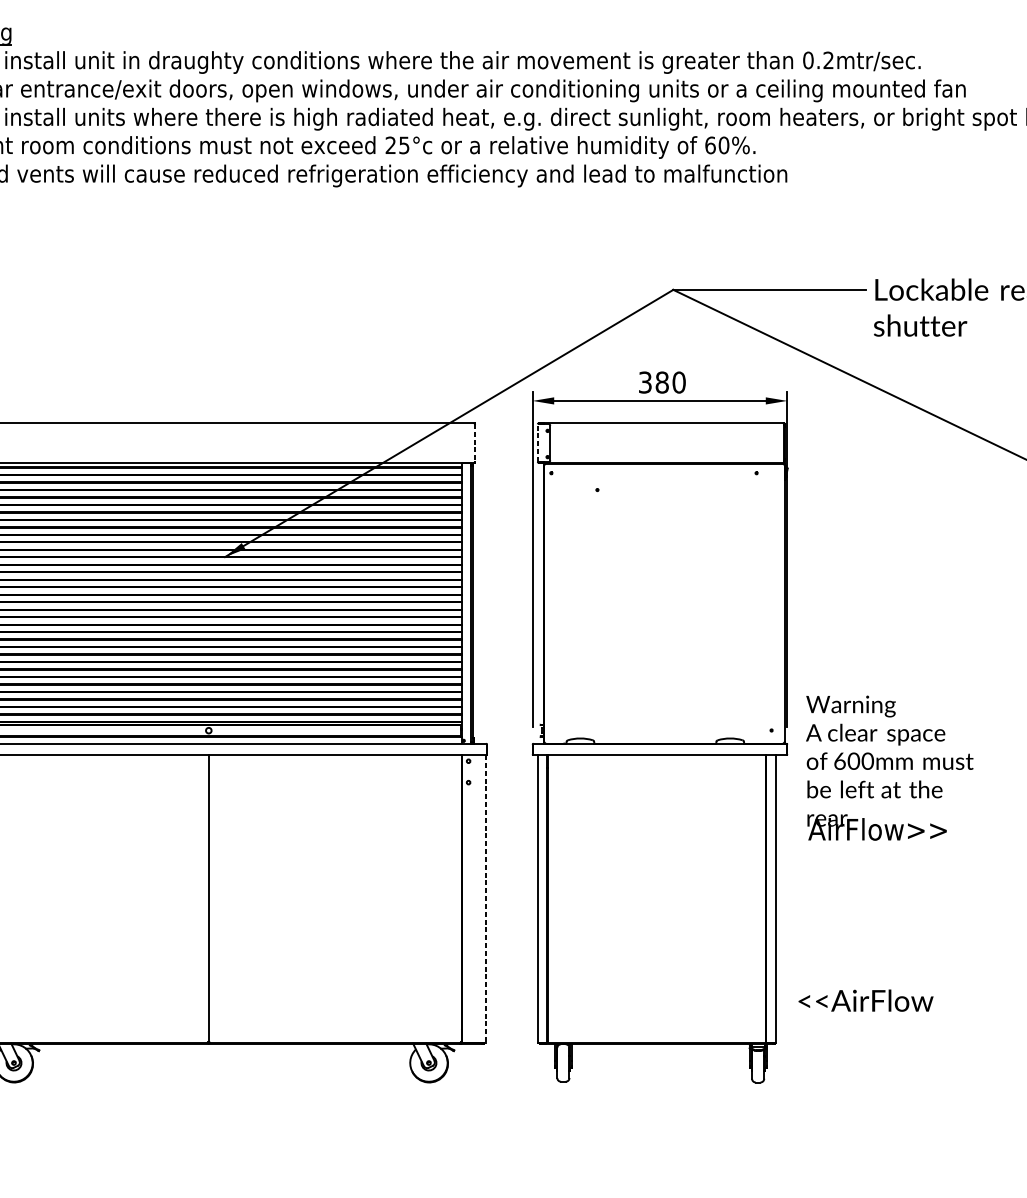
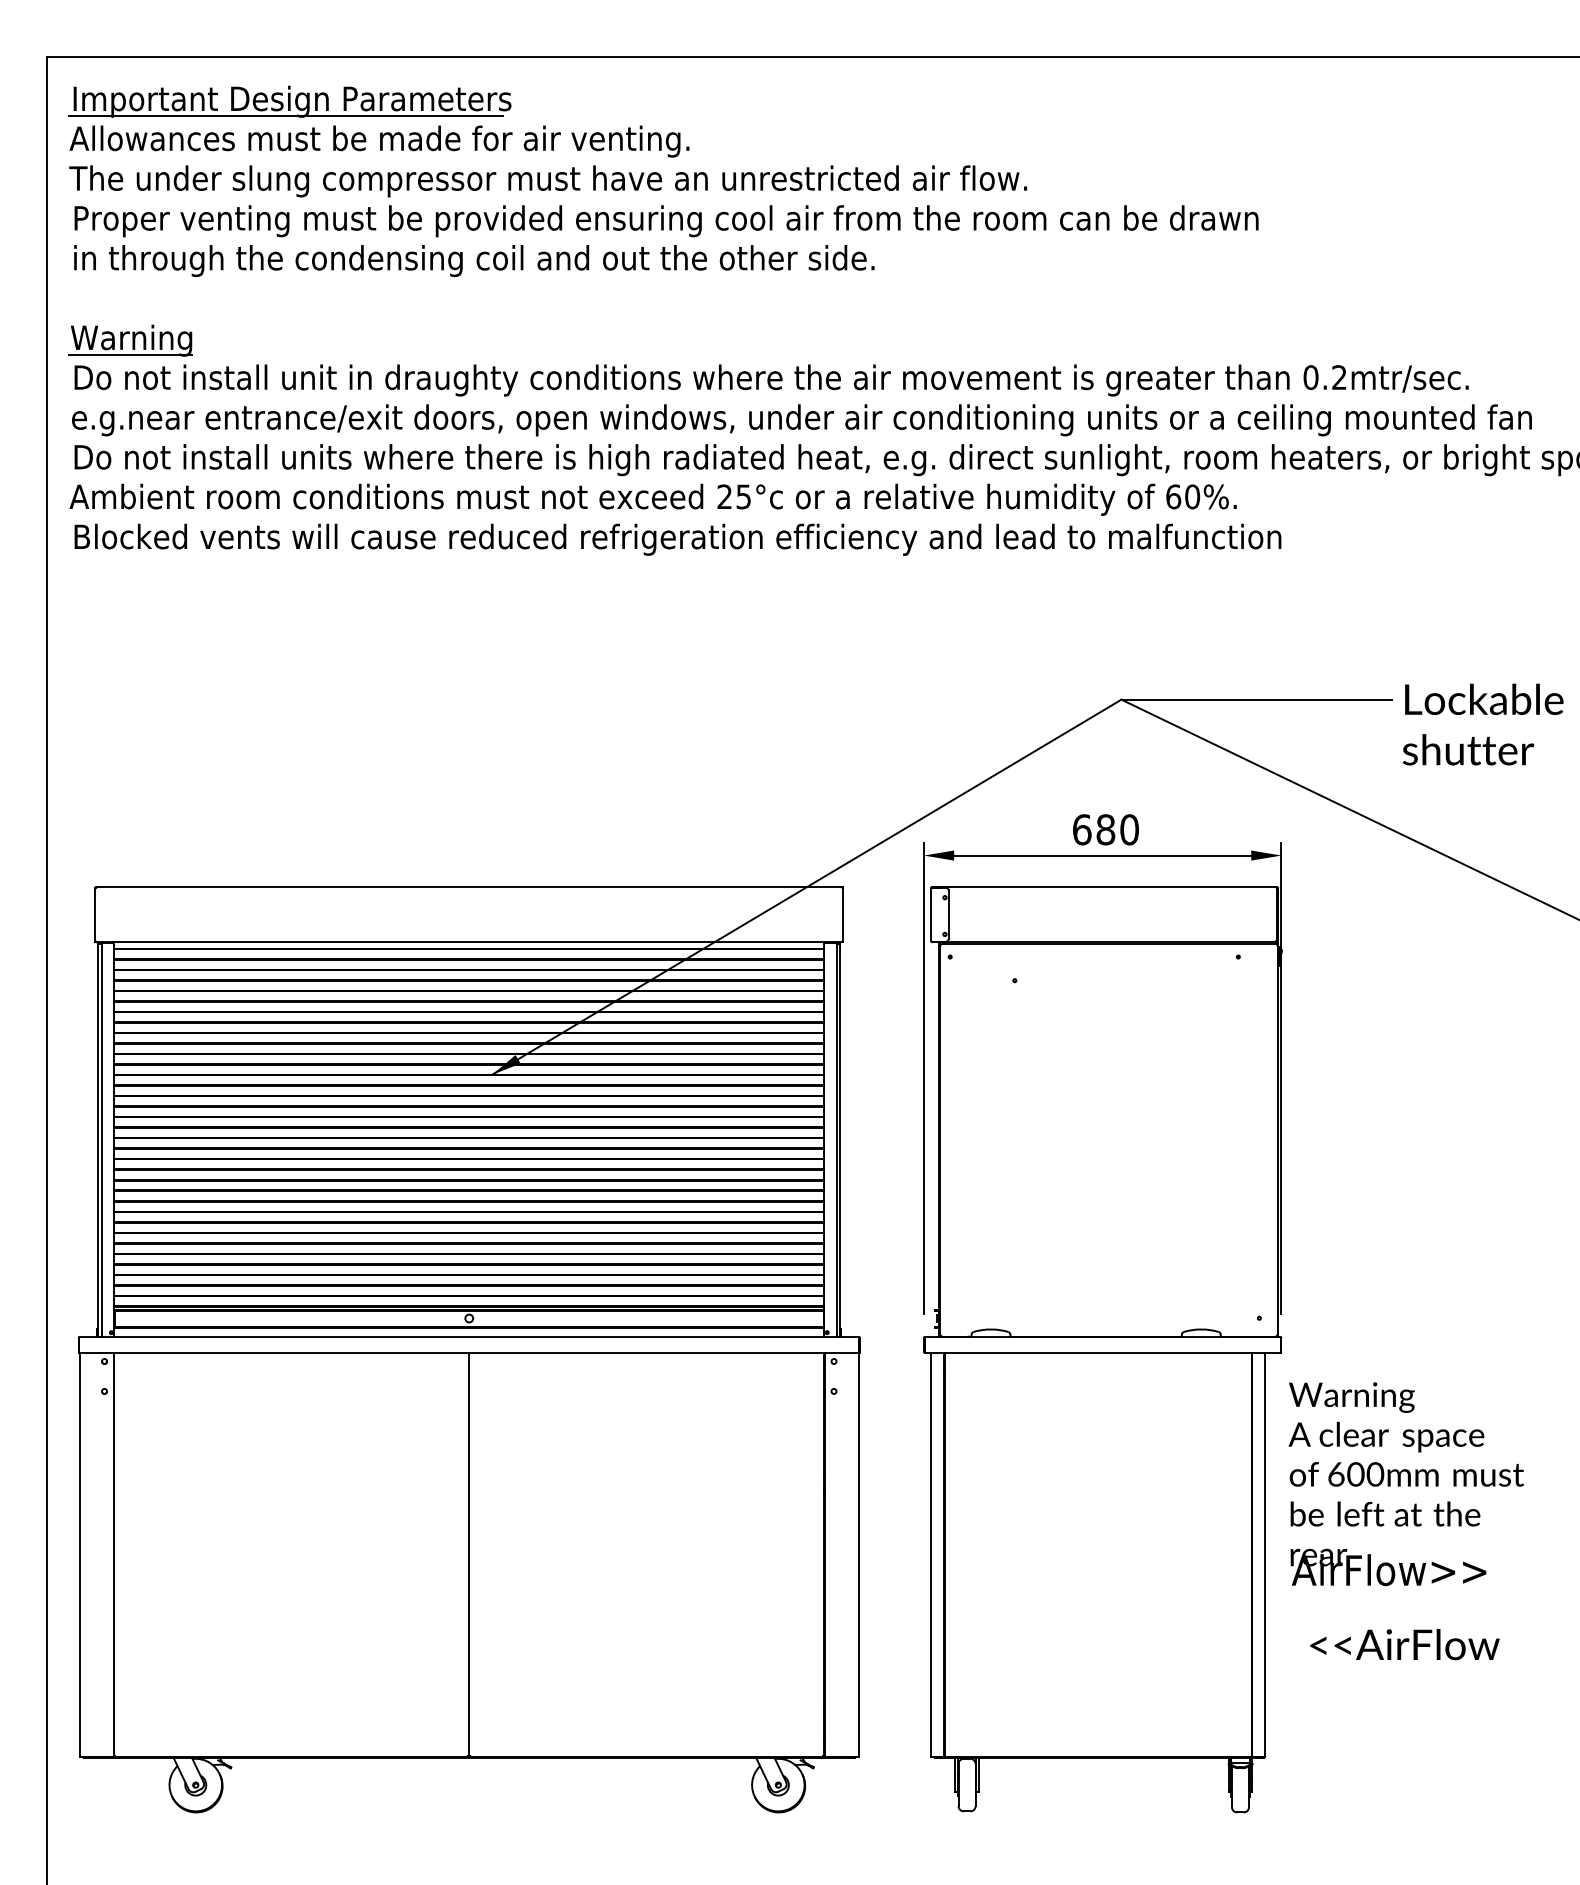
text: (645, 382) -> (1082, 829), 380 -> 680
line: (475, 442) -> (843, 914), dashed -> solid
line: (538, 442) -> (931, 914), dashed -> solid
text: (889, 768) -> (1405, 1484), moved
line: (486, 898) -> (858, 1554), dashed -> solid
text: (865, 1000) -> (1404, 1644), moved

